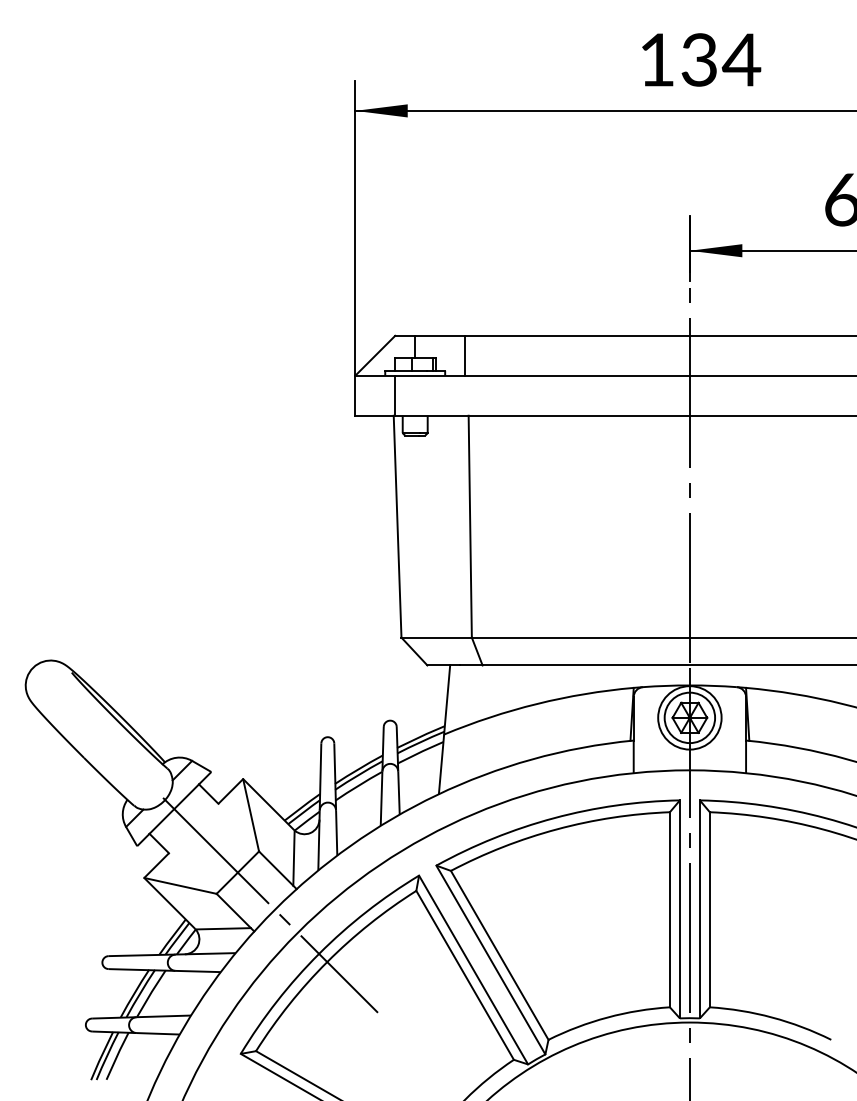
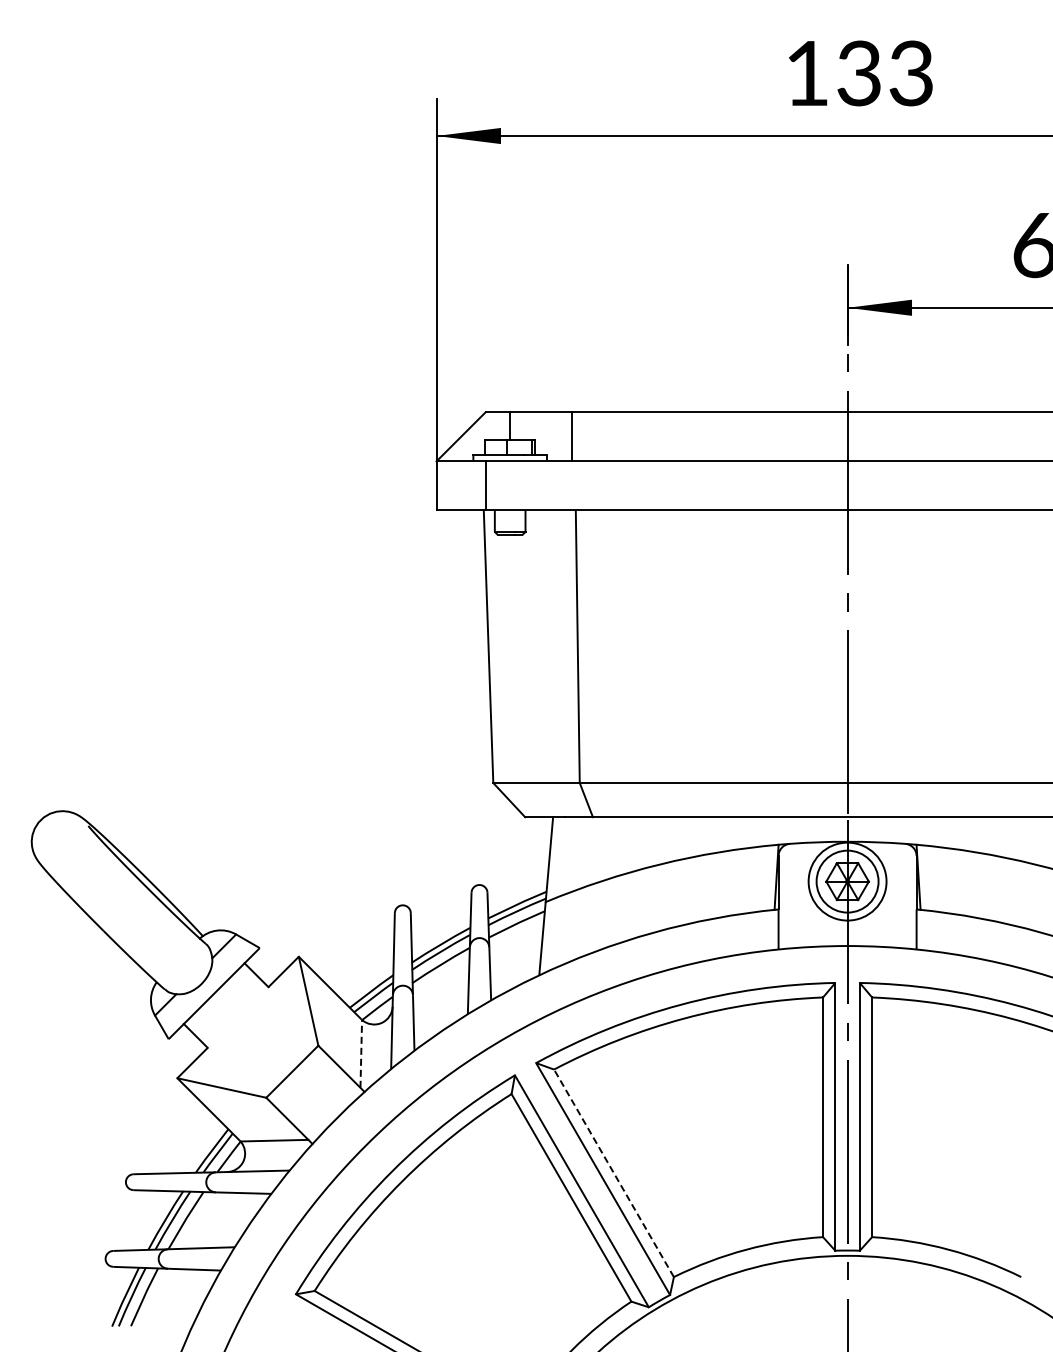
text: (741, 60) -> (910, 73), 134 -> 133
line: (294, 857) -> (361, 1053), solid -> dashed
line: (270, 905) -> (332, 1111), removed
line: (500, 955) -> (614, 1173), solid -> dashed

